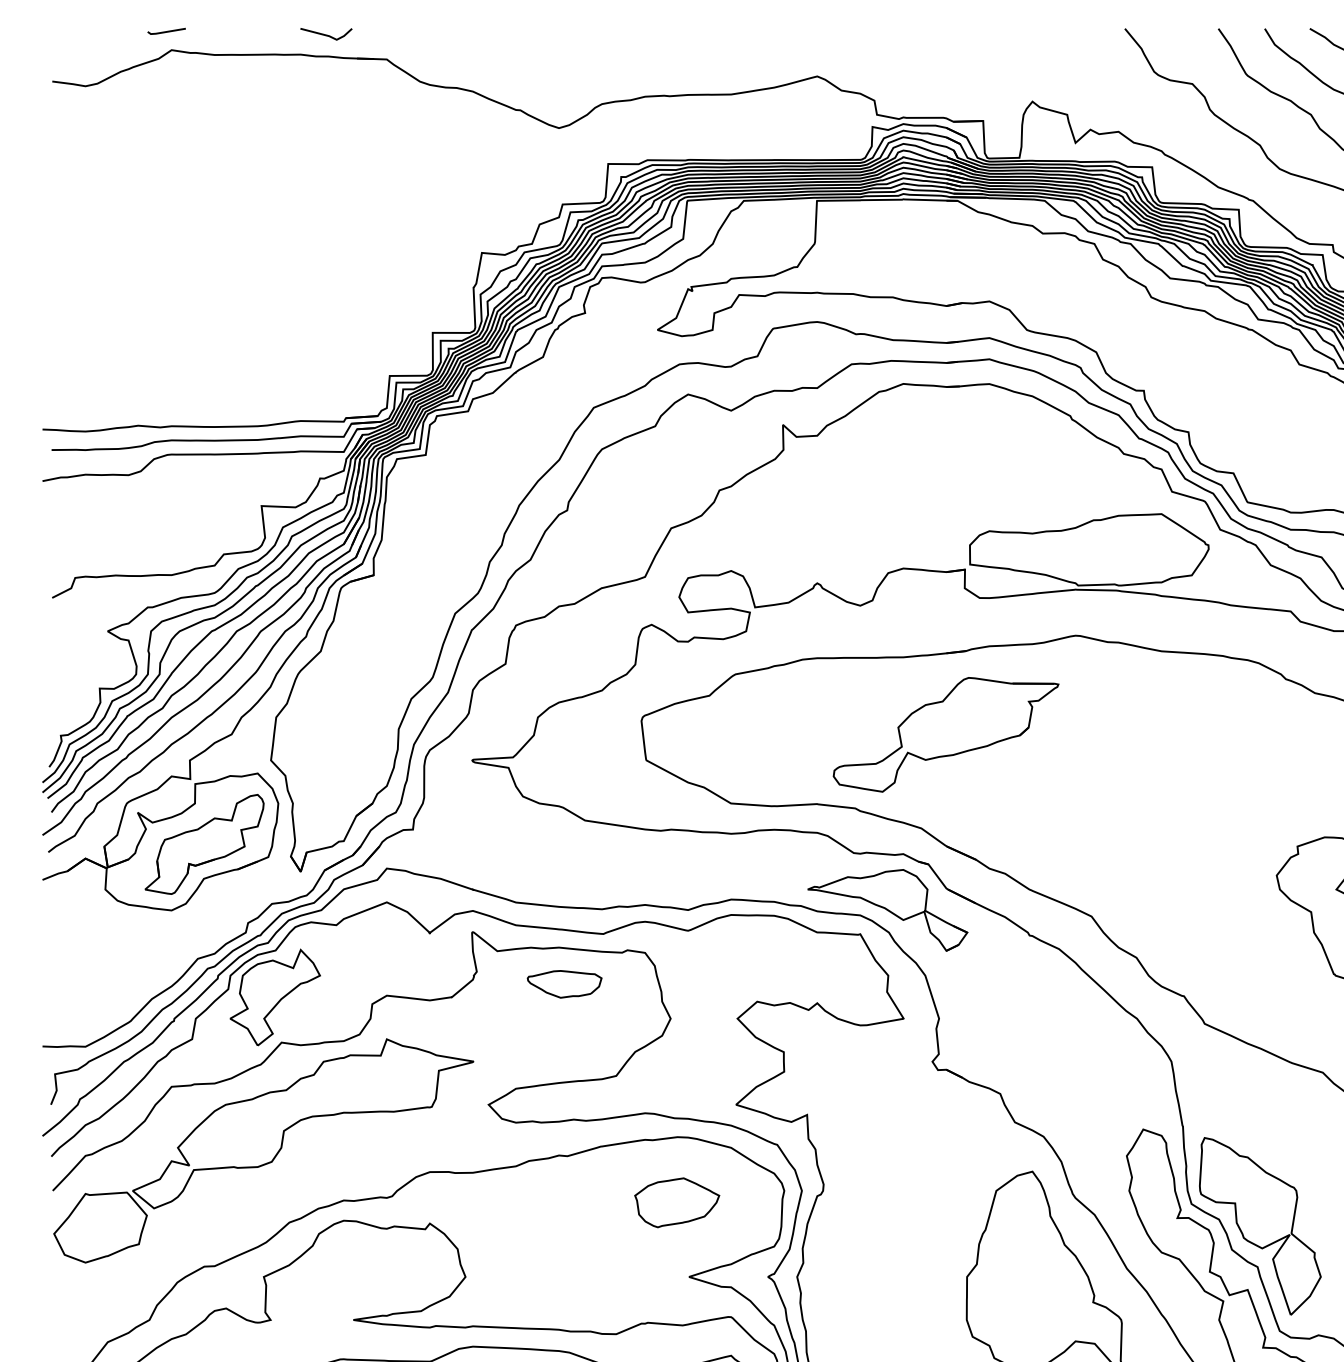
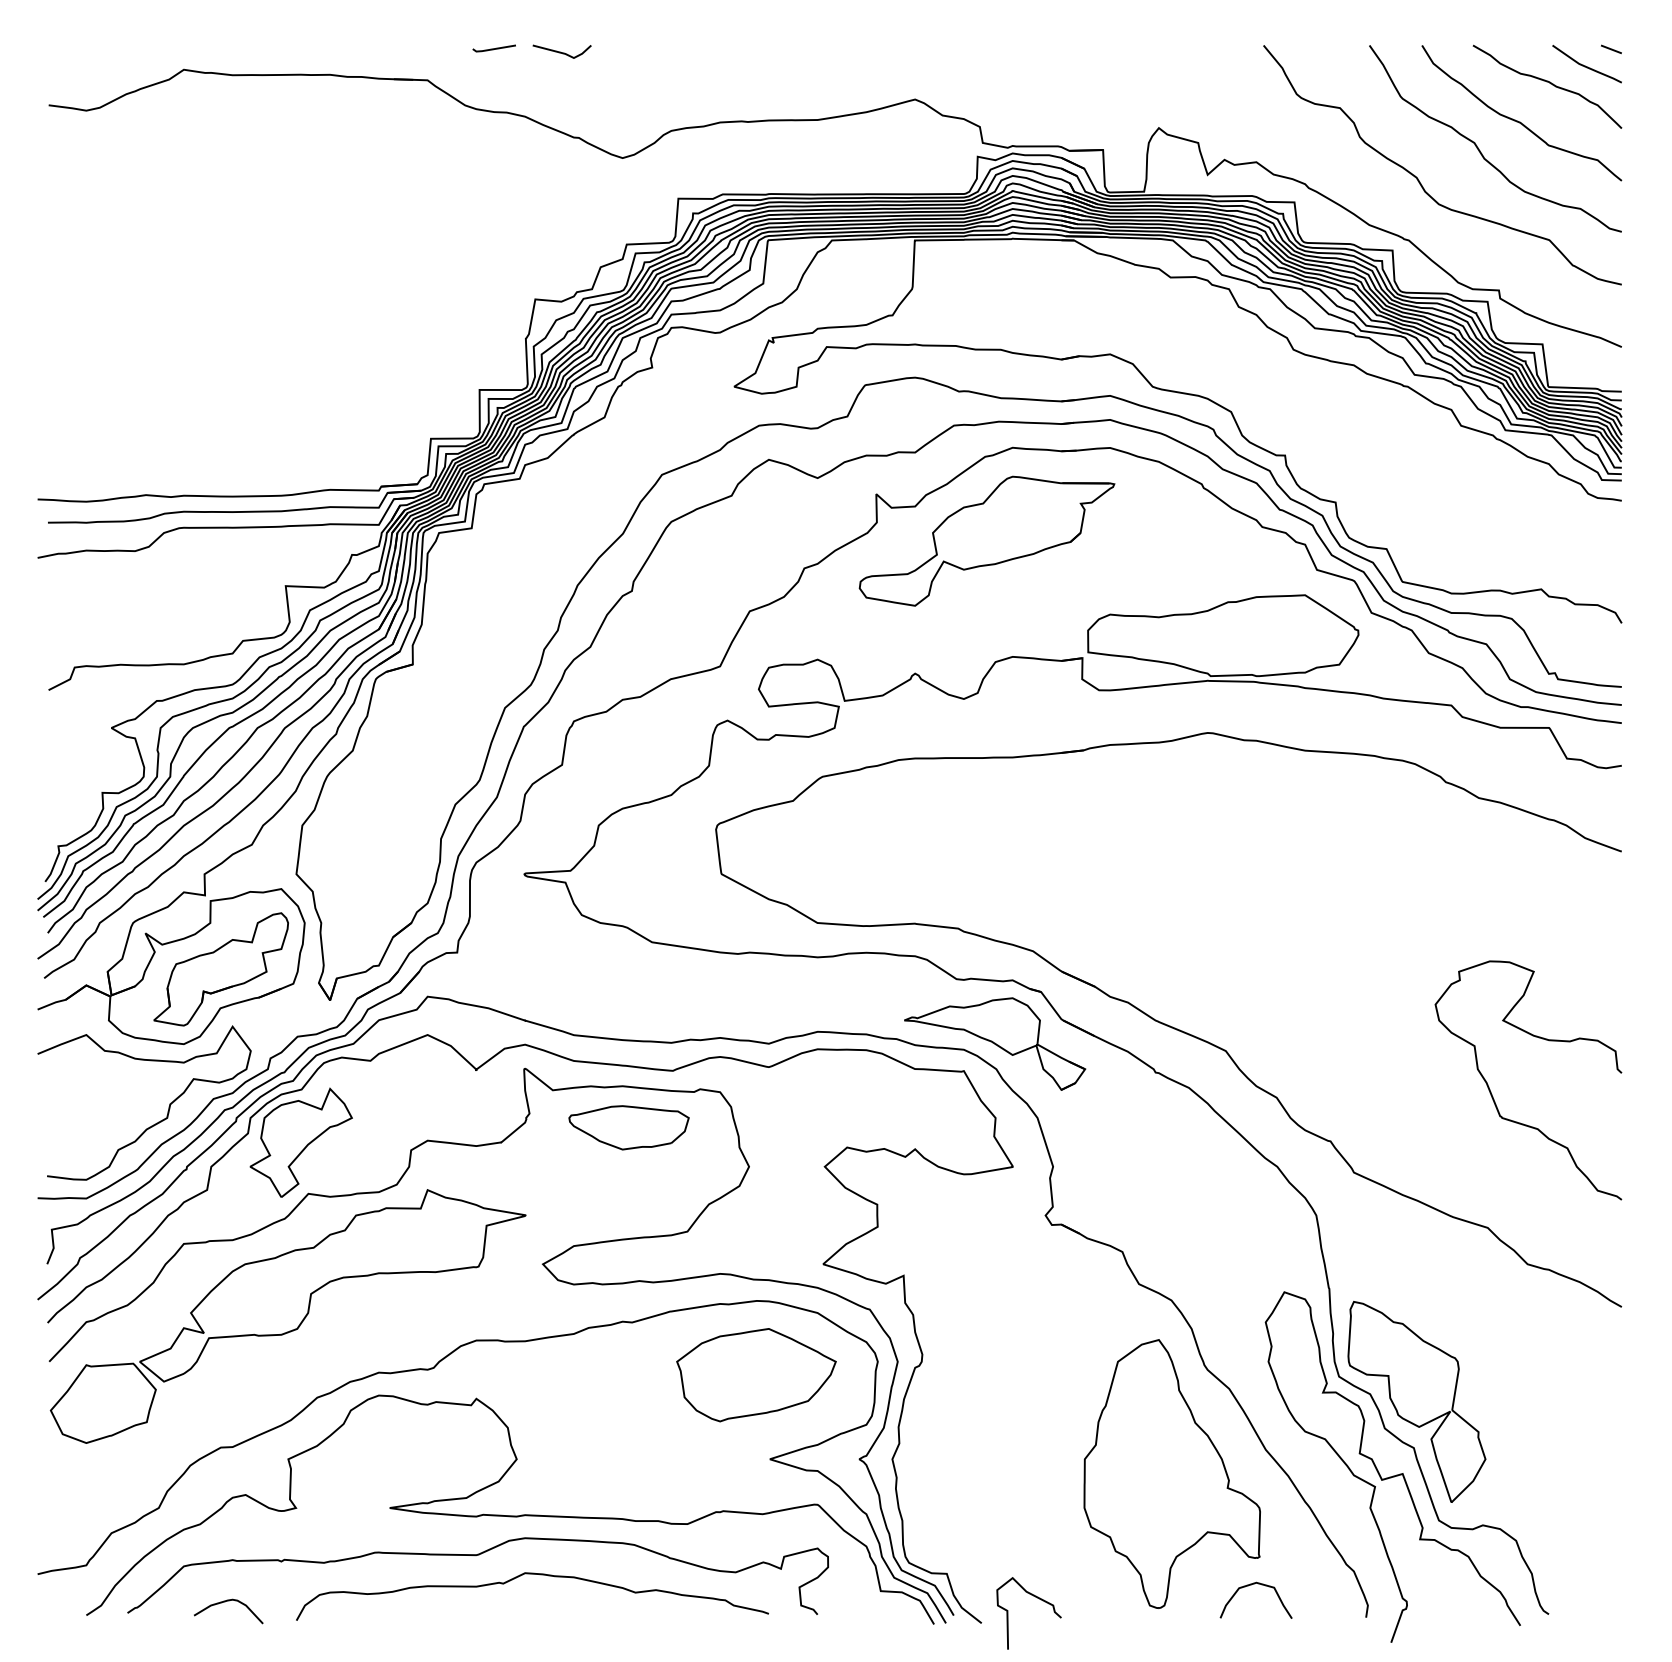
line: (166, 31) -> (493, 48), moved
line: (324, 34) -> (560, 51), moved
part: (945, 734) -> (986, 540), moved
curve: (147, 979) -> (156, 1122), added
part: (564, 984) -> (628, 1127), size x1.43
part: (677, 1202) -> (756, 1375), size x1.67

